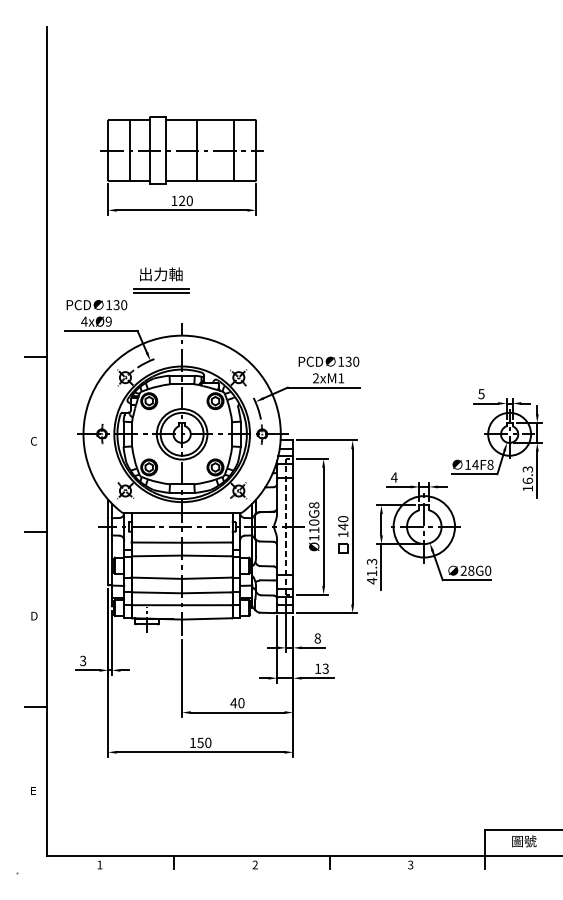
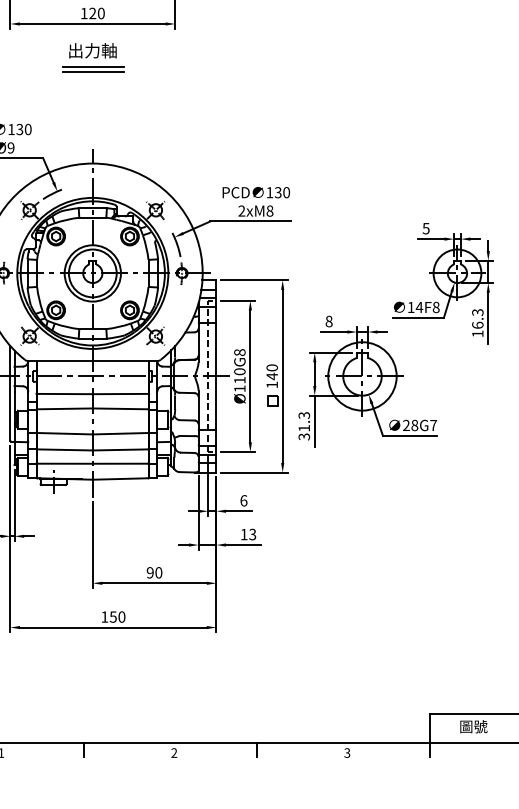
part: (161, 280) -> (93, 57), moved
text: (341, 378) -> (270, 211), 2xM1 -> 2xM8
text: (393, 477) -> (328, 321), 4 -> 8
text: (488, 570) -> (433, 425), 28G0 -> 28G7
text: (371, 580) -> (303, 436), 41.3 -> 31.3
text: (317, 638) -> (243, 500), 8 -> 6
text: (233, 703) -> (149, 573), 40 -> 90

